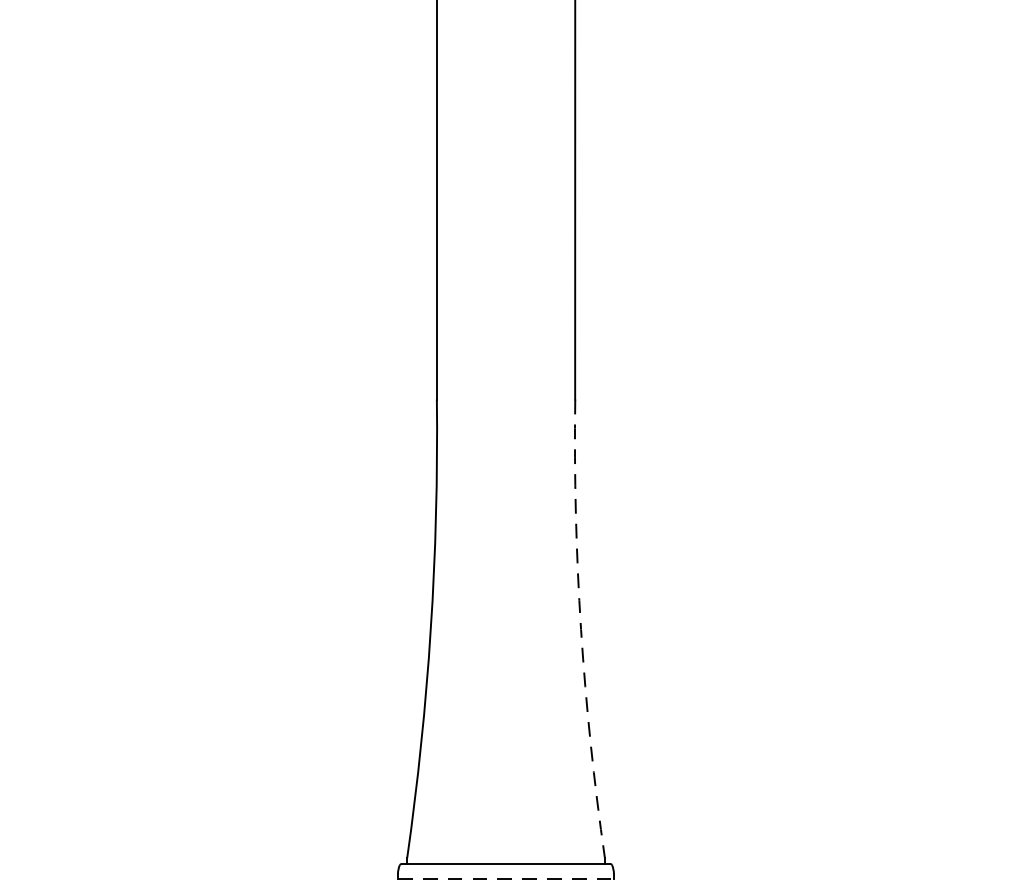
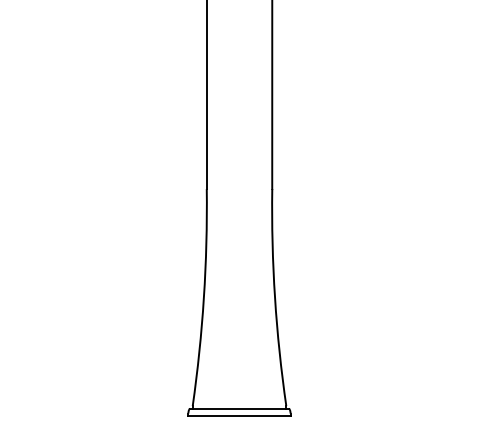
arc: (582, 628) -> (275, 297), dashed -> solid
line: (506, 878) -> (239, 415), dashed -> solid

